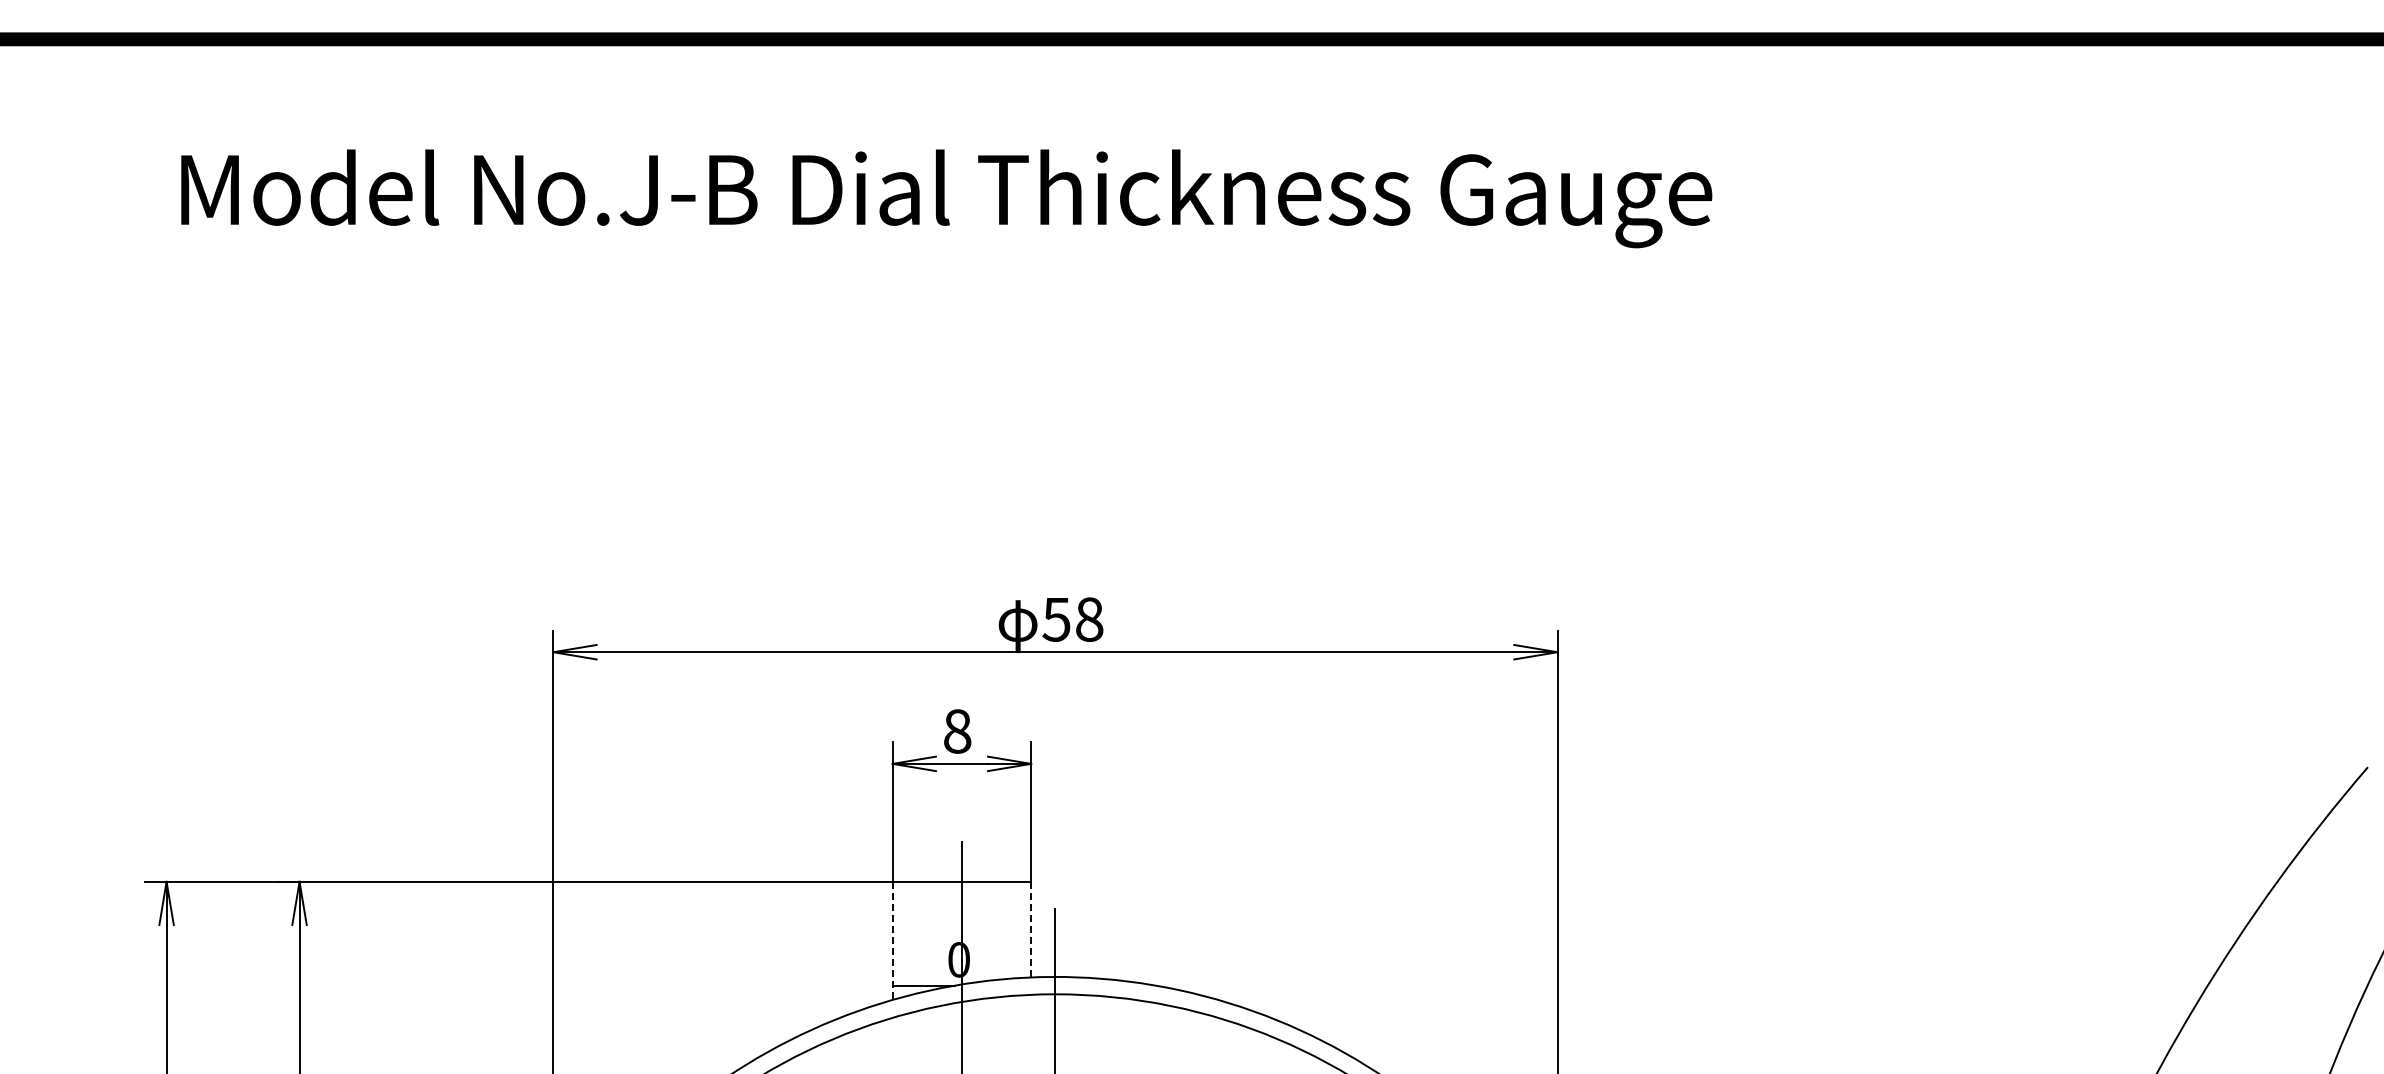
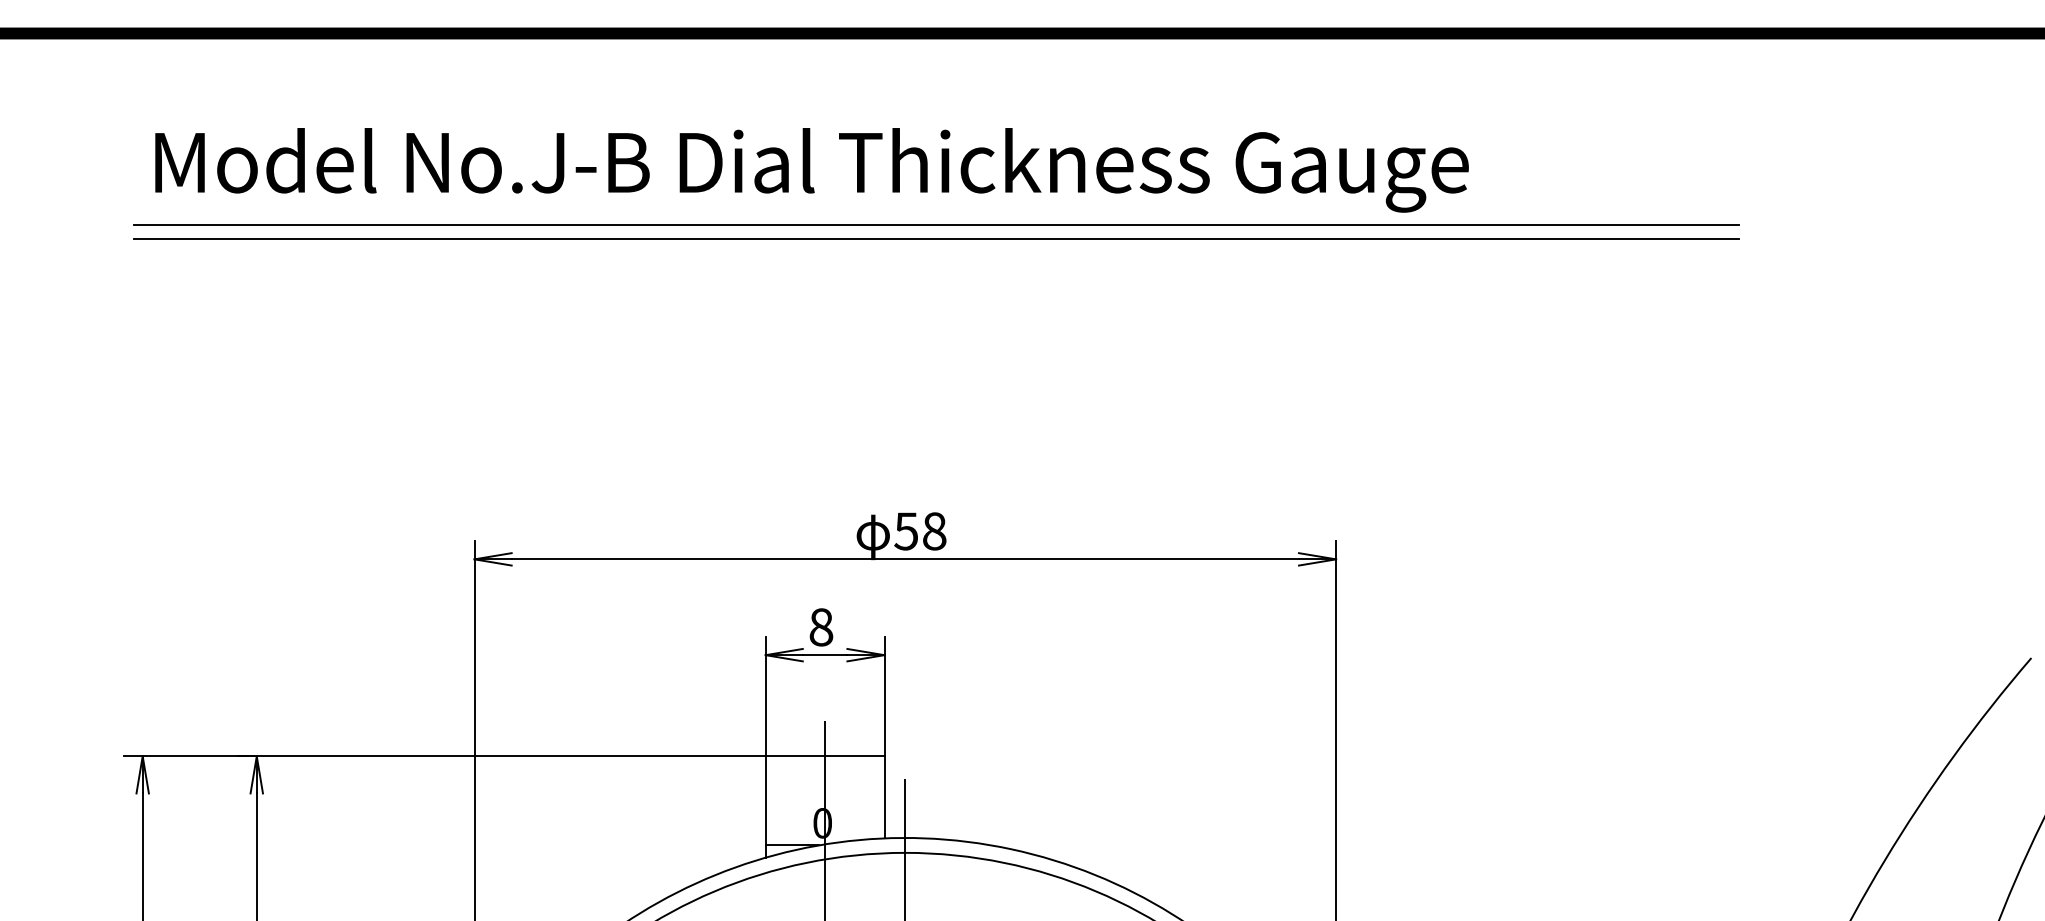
line: (1091, 262) -> (936, 224), added
line: (1091, 279) -> (936, 239), added
line: (1031, 929) -> (884, 797), dashed -> solid
line: (892, 941) -> (765, 807), dashed -> solid

